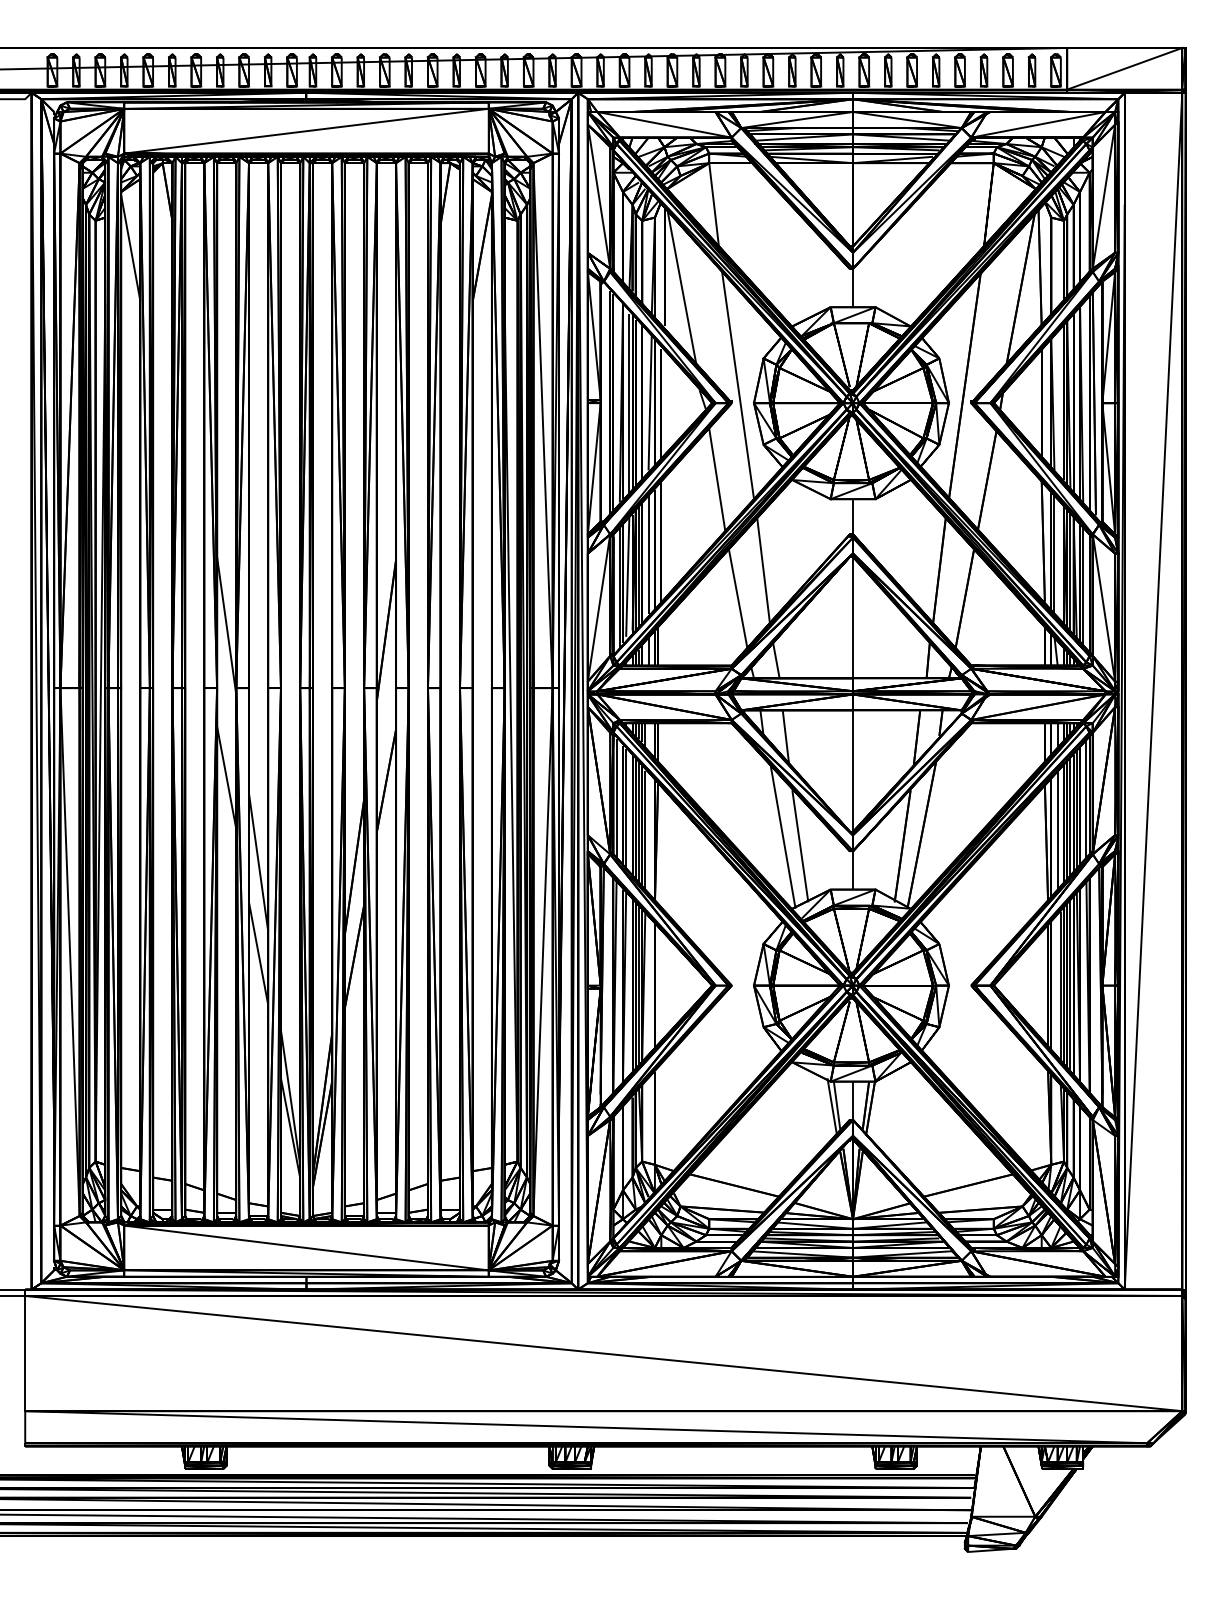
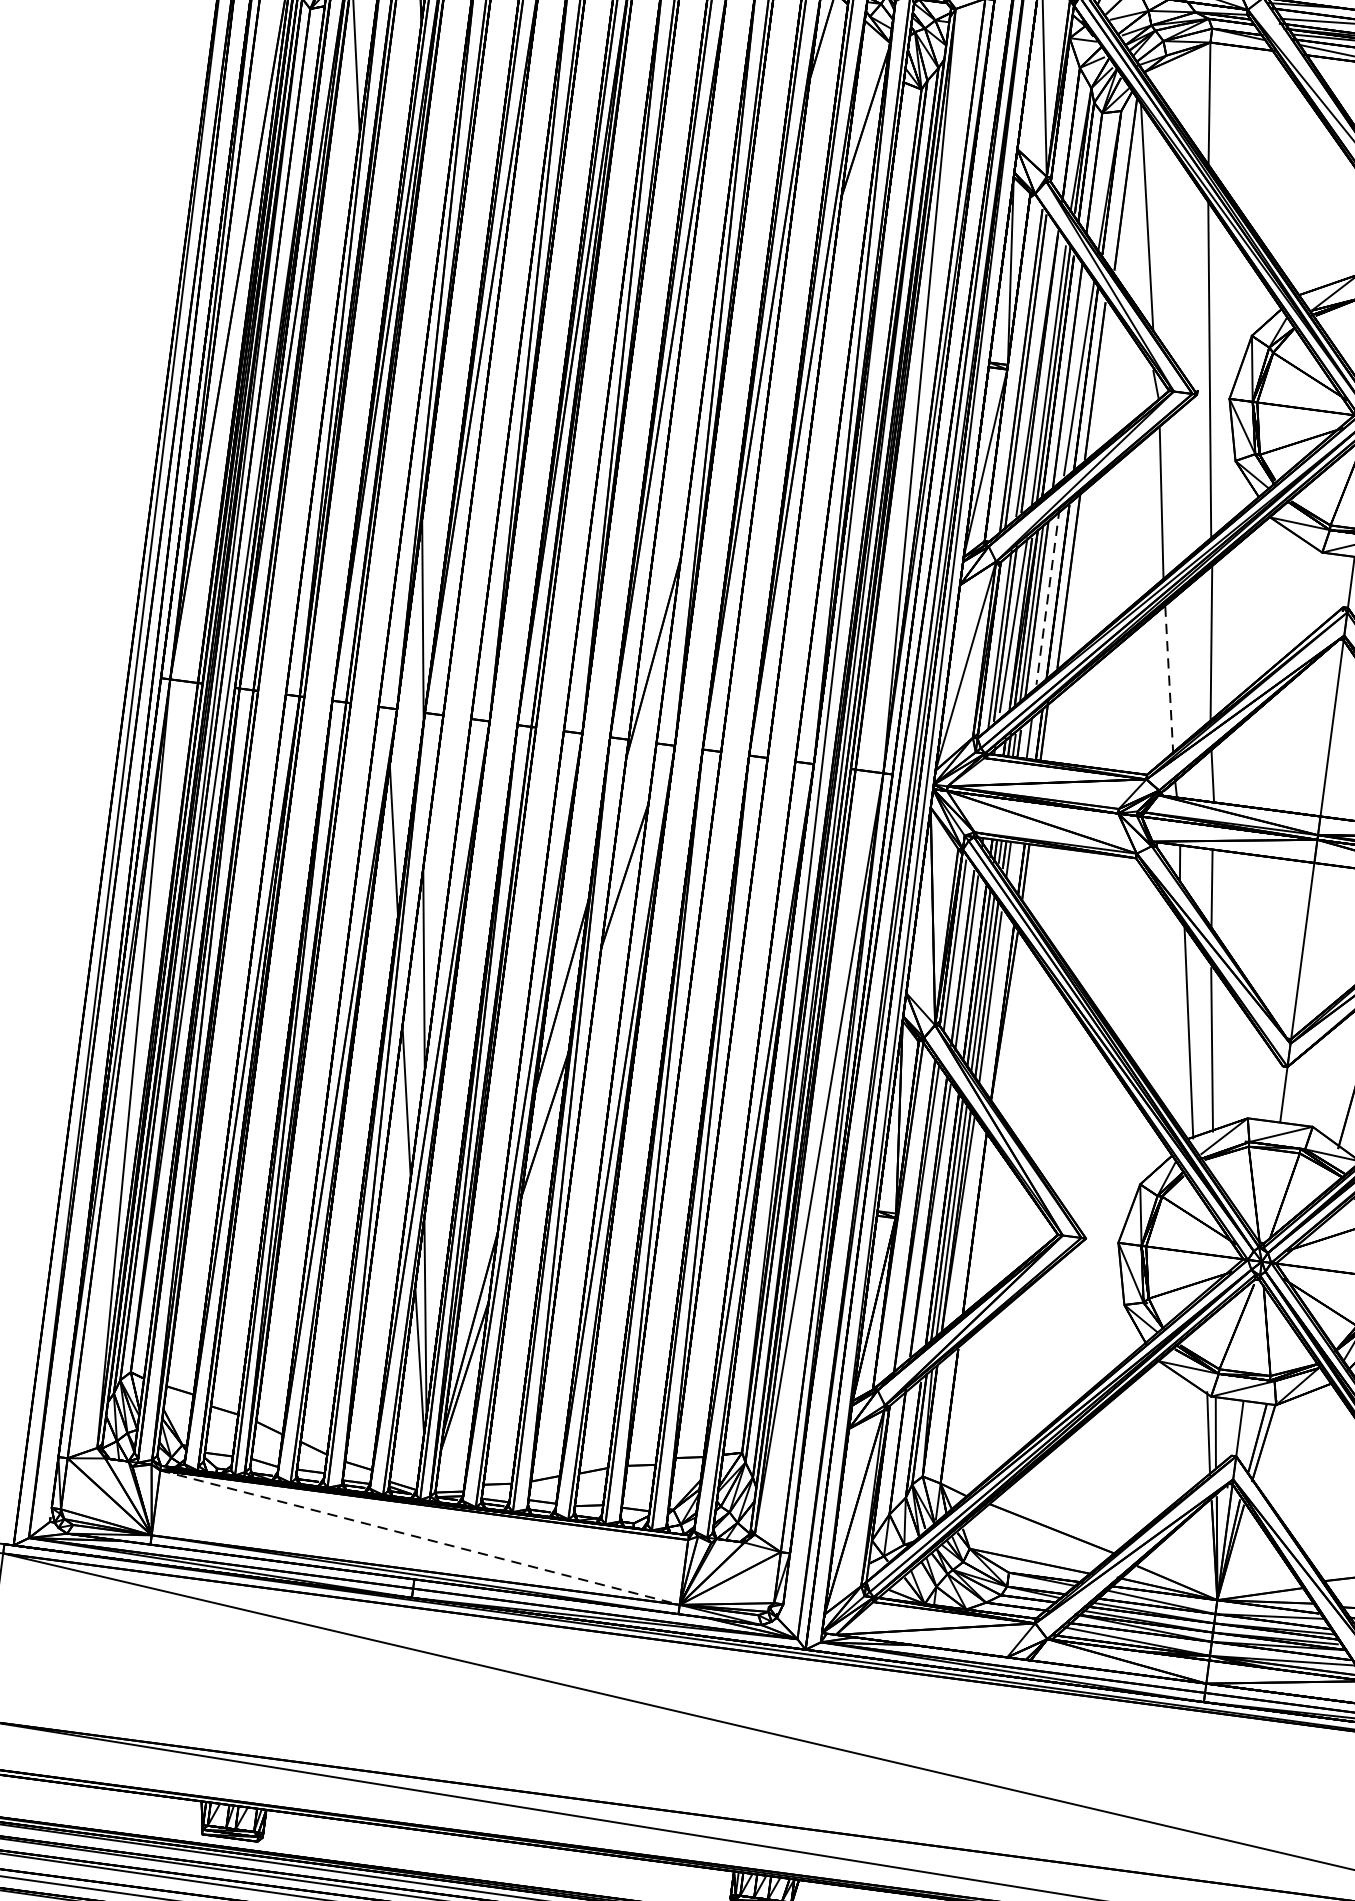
line: (648, 553) -> (1047, 596), solid -> dashed
line: (738, 597) -> (1169, 677), solid -> dashed
line: (306, 1248) -> (419, 1538), solid -> dashed

